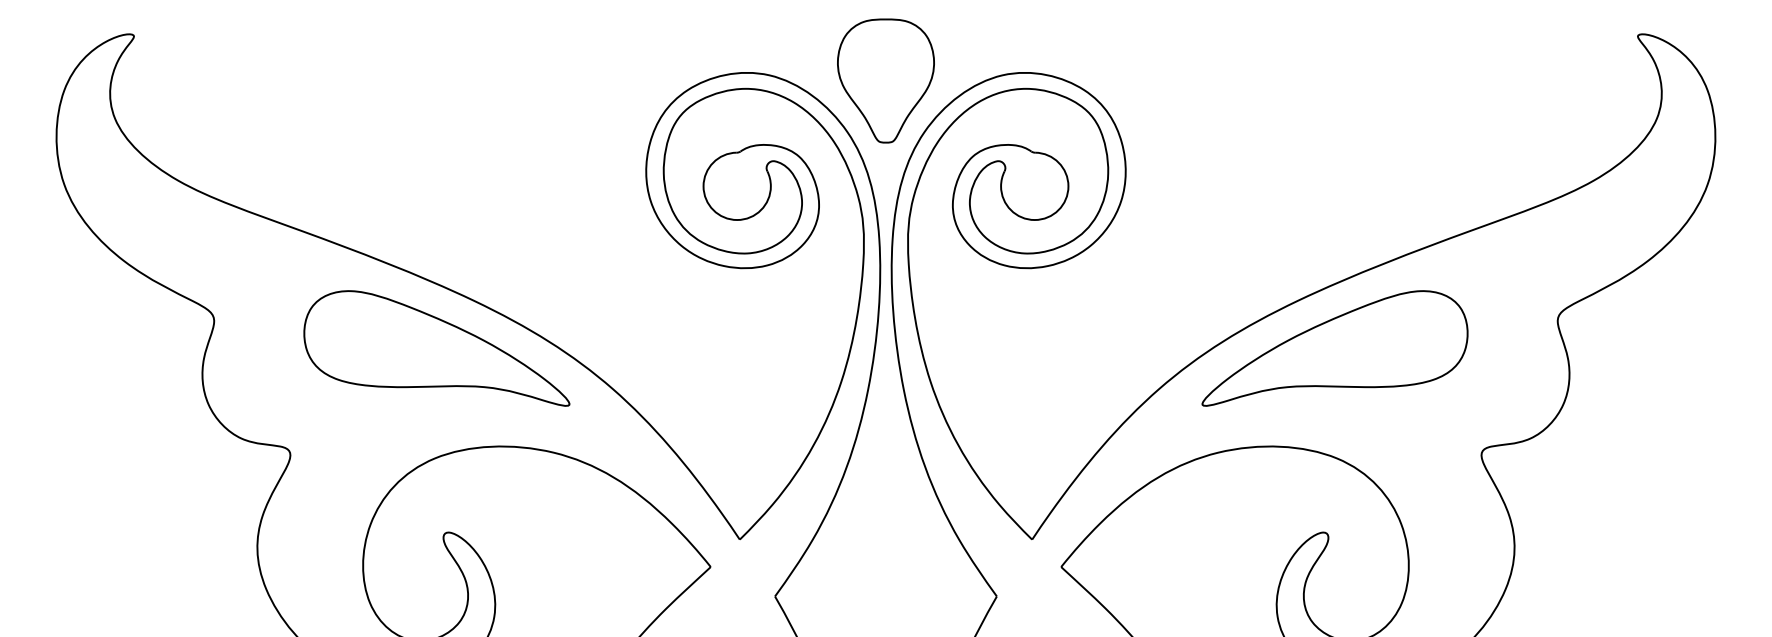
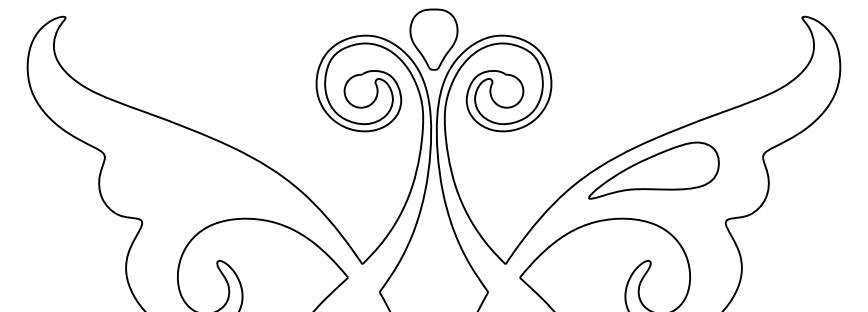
part: (435, 348) -> (213, 170), removed

